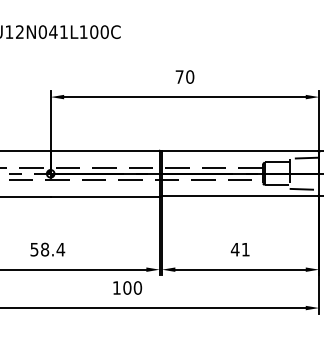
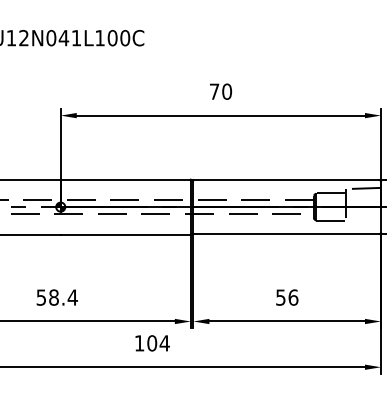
line: (303, 189) -> (362, 225), removed
text: (239, 249) -> (286, 297), 41 -> 56
text: (137, 288) -> (164, 343), 100 -> 104

